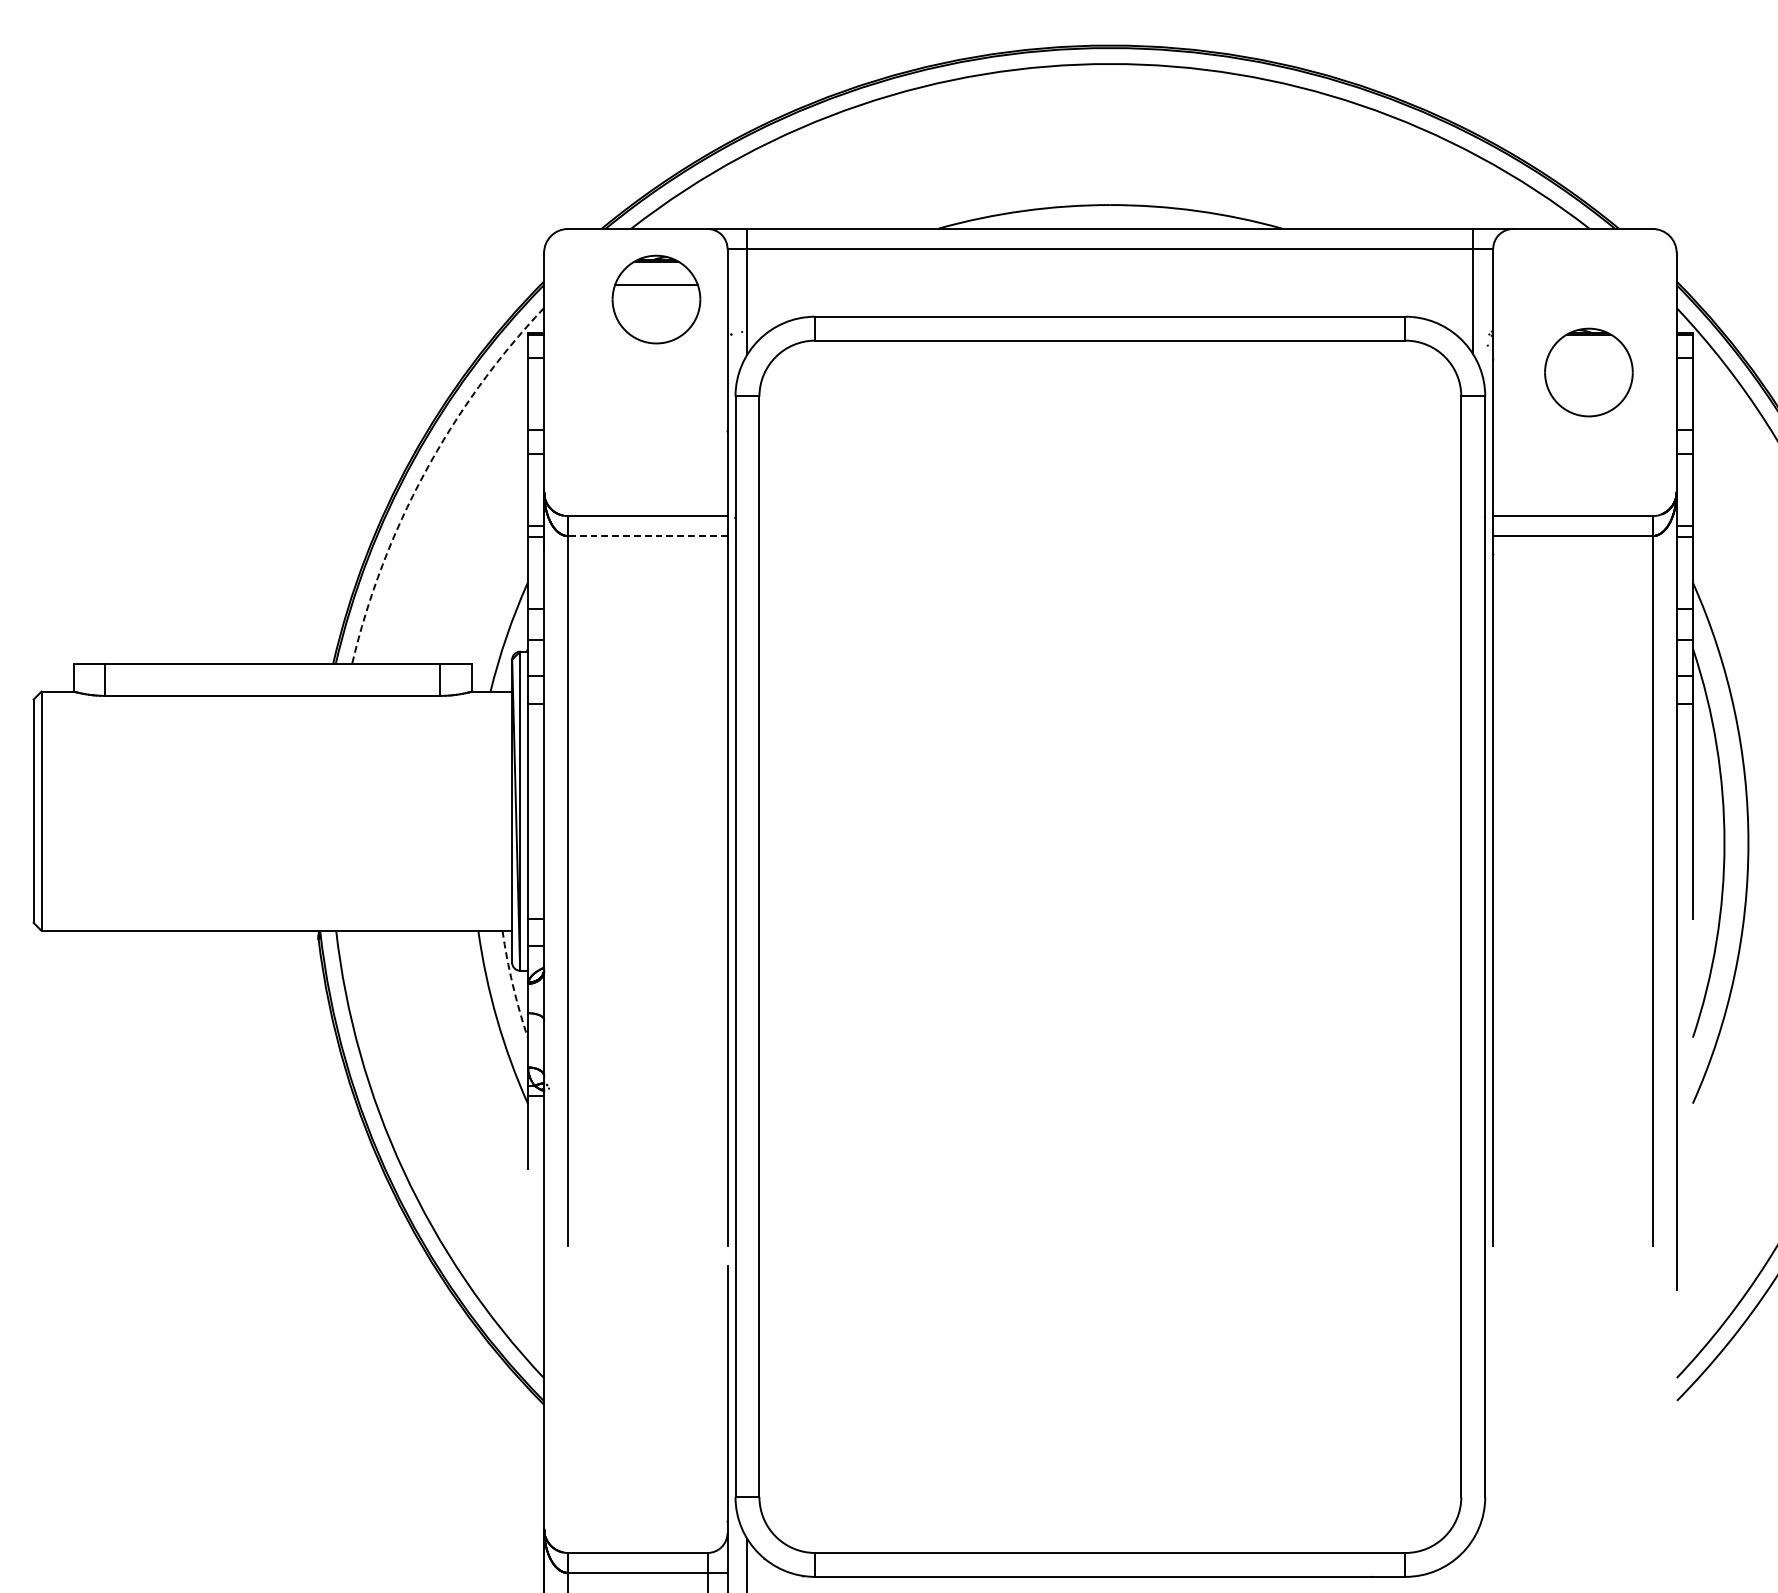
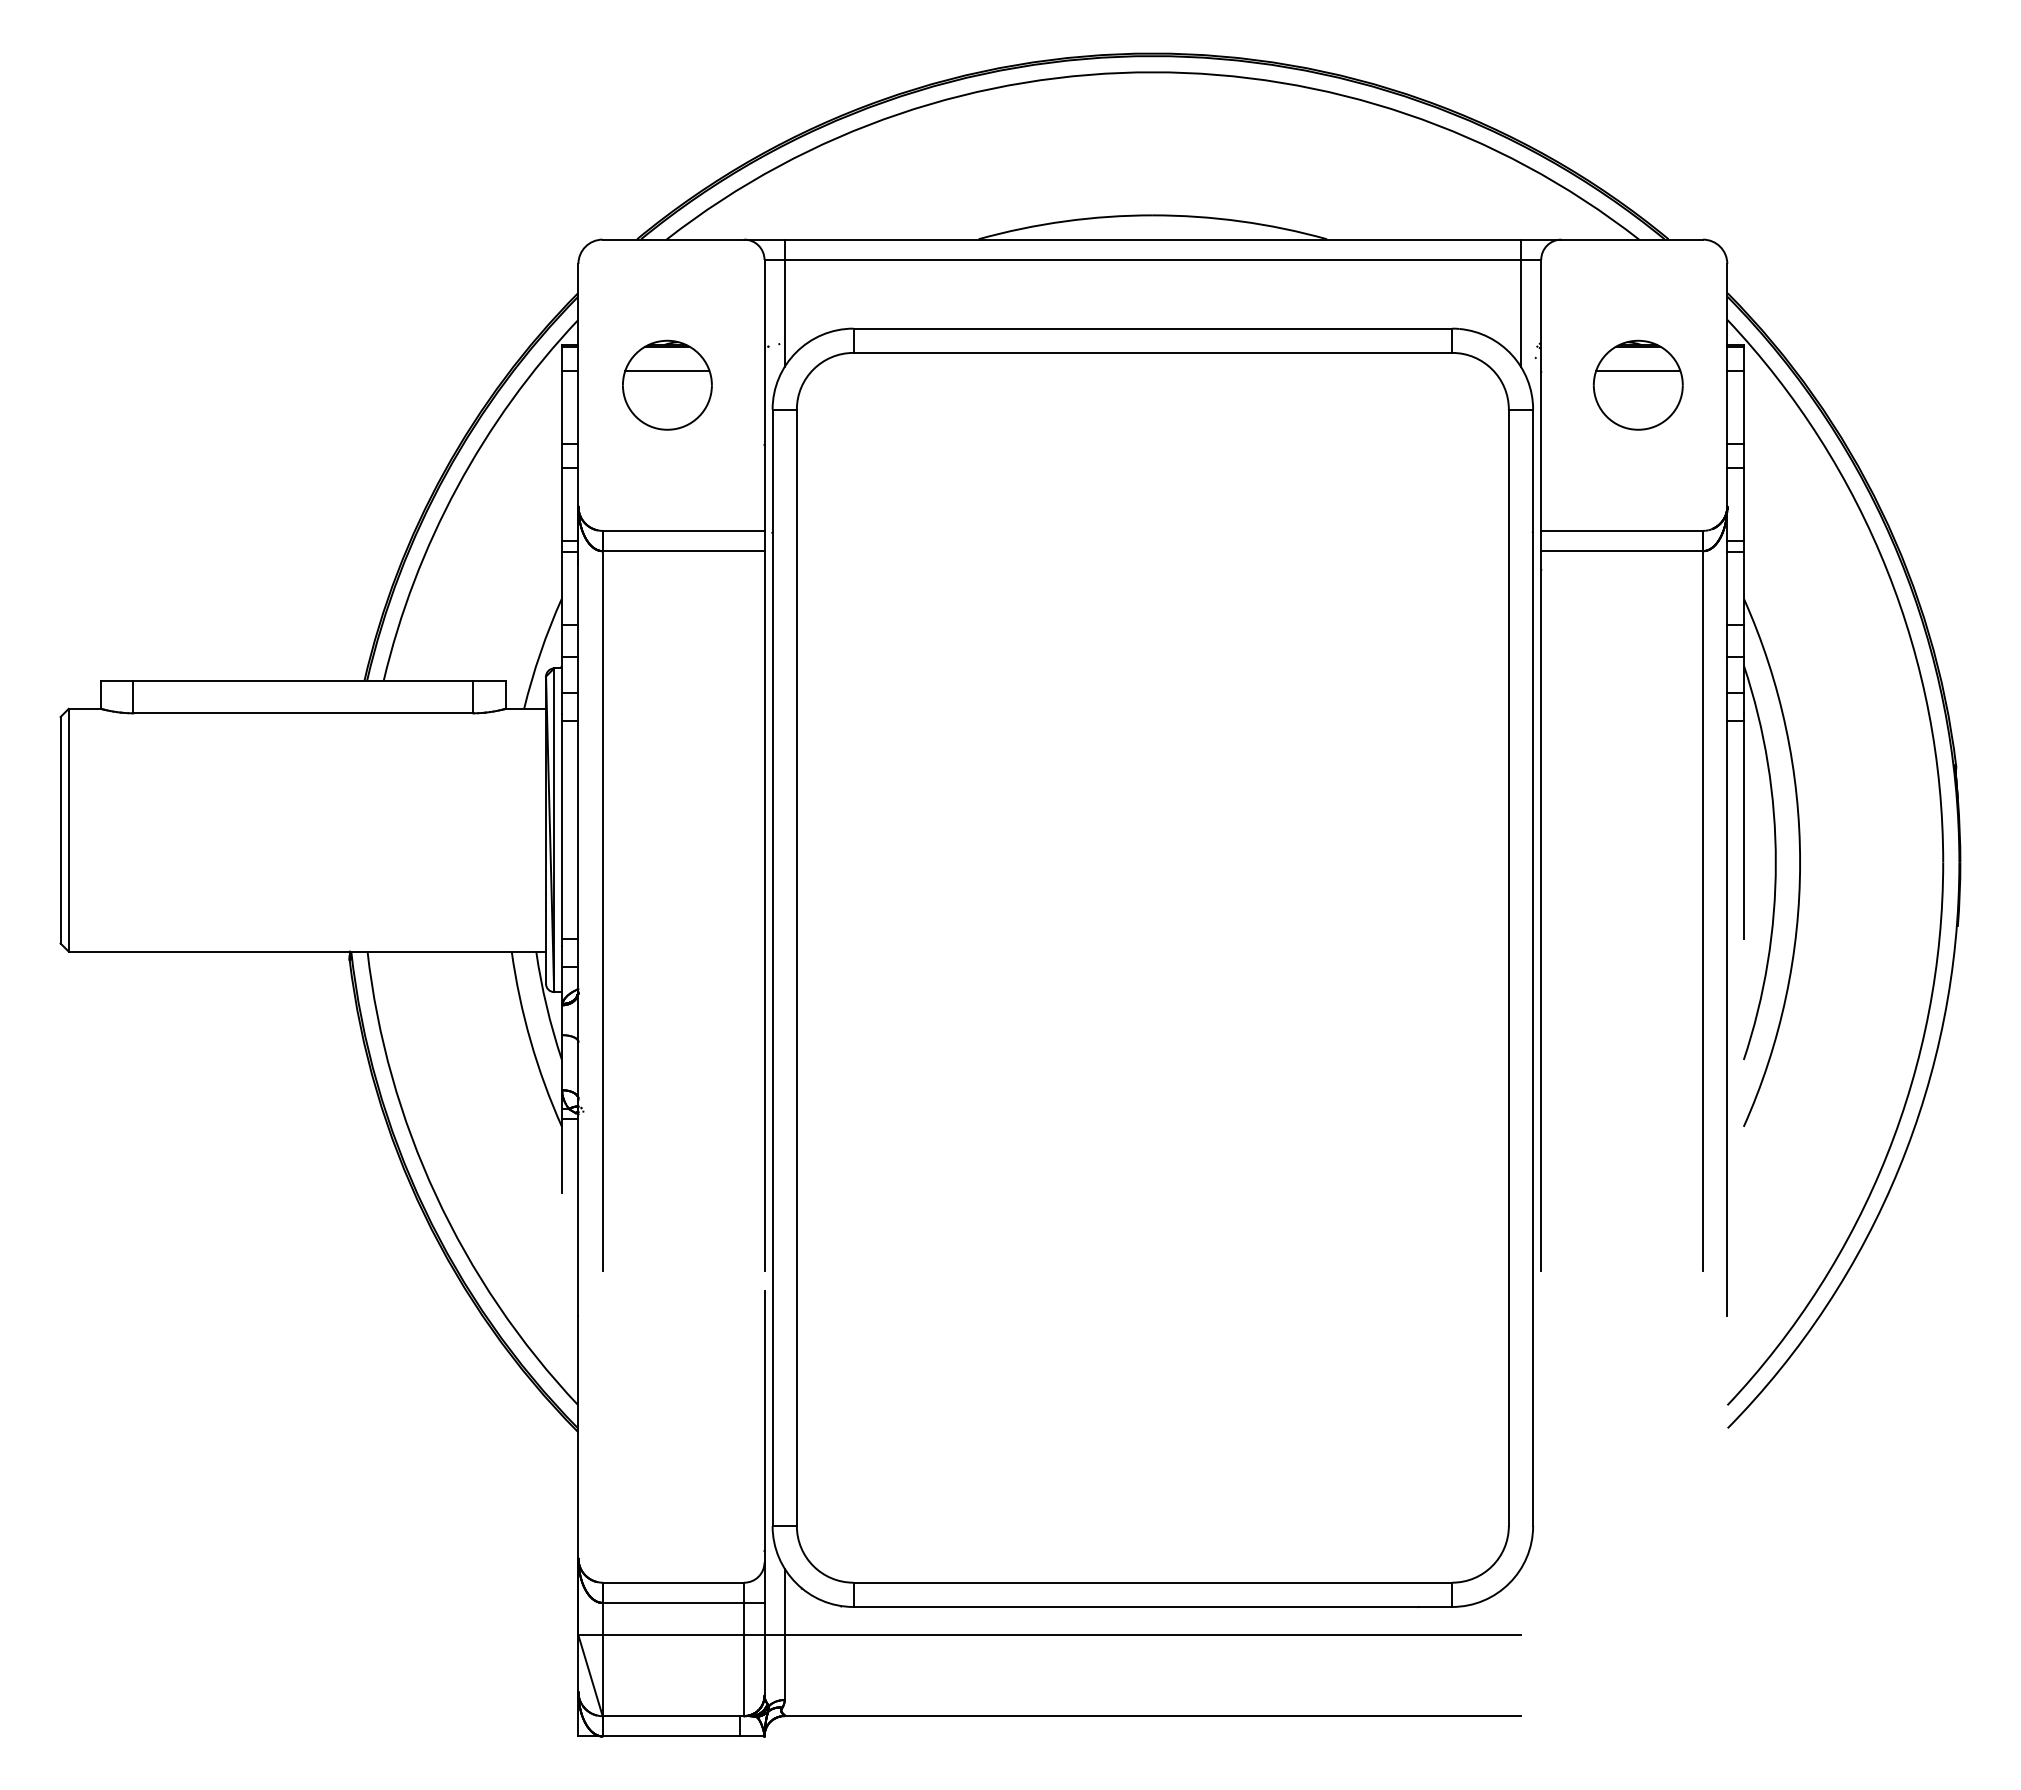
part: (656, 298) -> (667, 384), moved
line: (1589, 357) -> (1638, 370), added
arc: (424, 473) -> (457, 487), dashed -> solid
line: (647, 536) -> (683, 551), dashed -> solid
arc: (512, 984) -> (546, 1006), dashed -> solid

